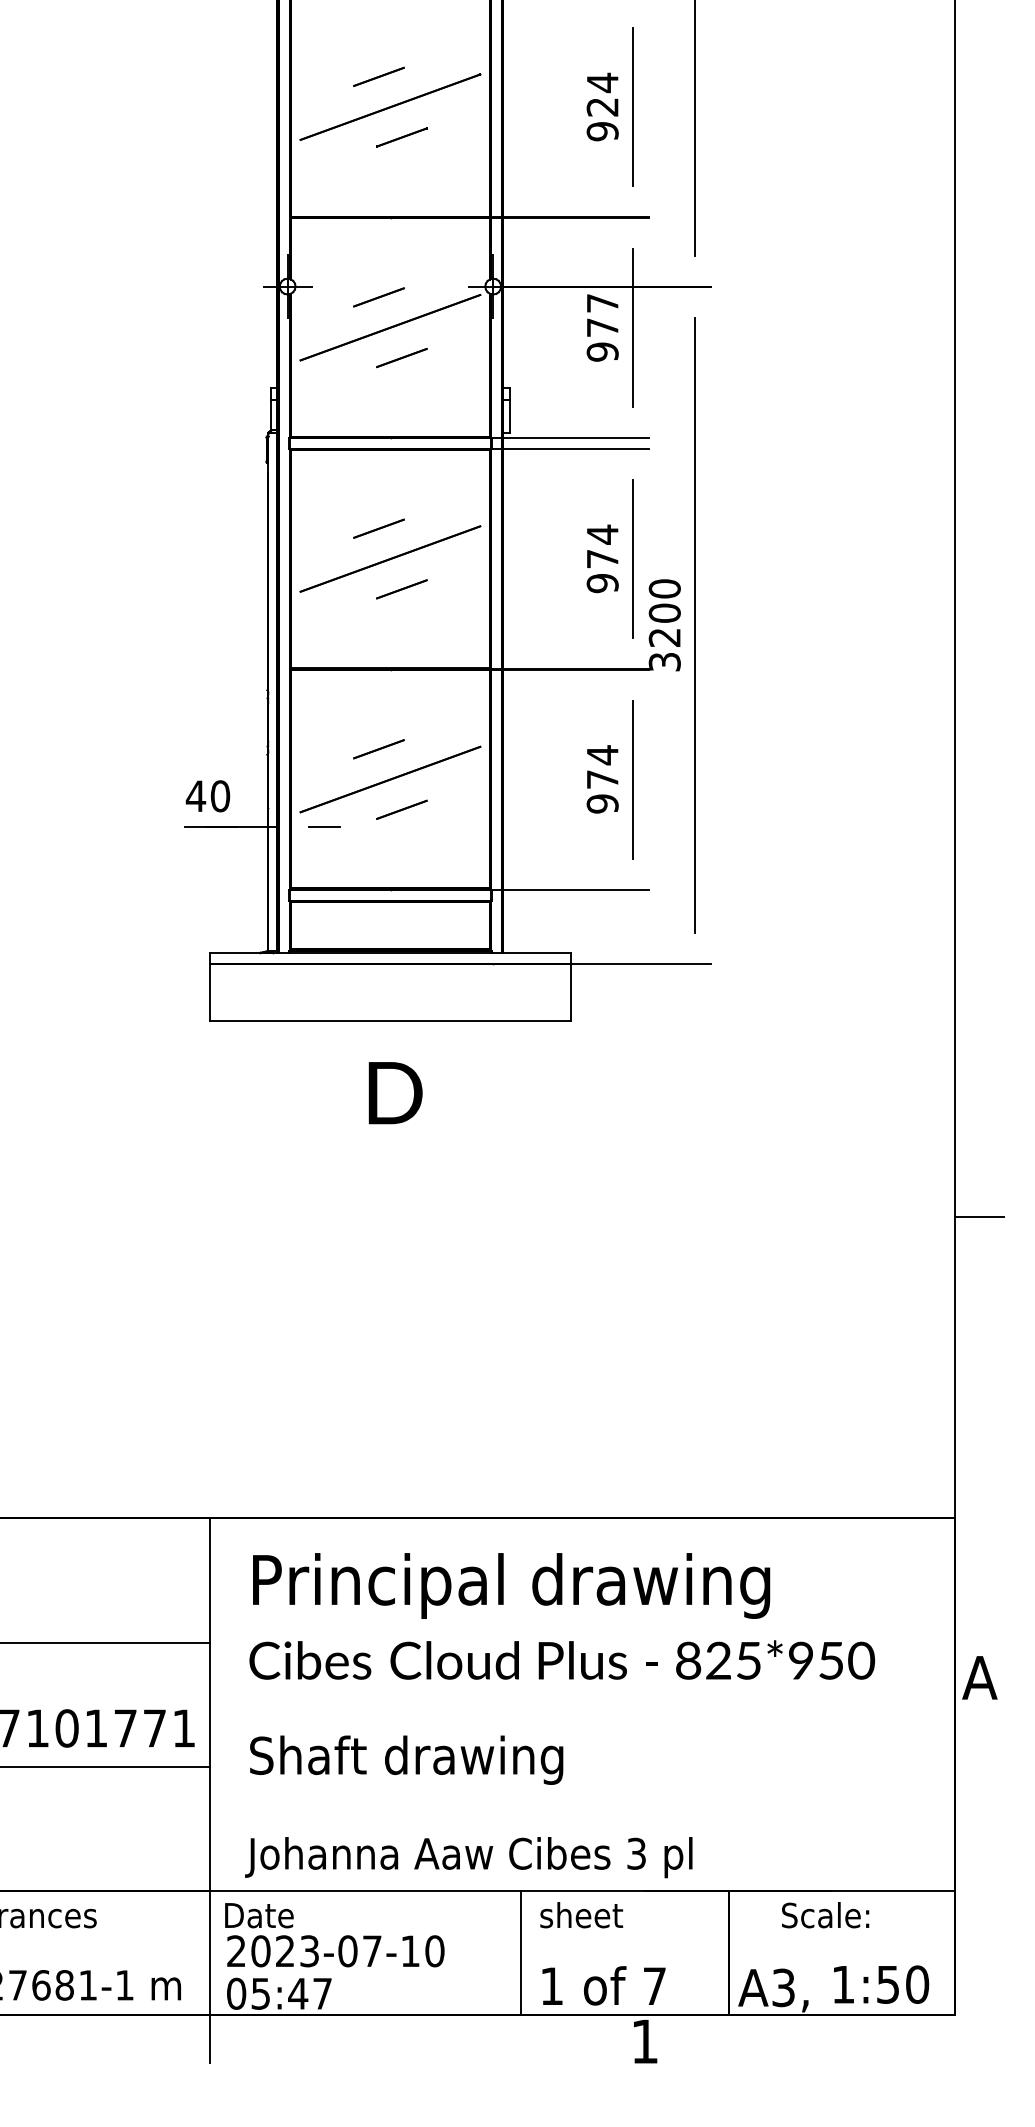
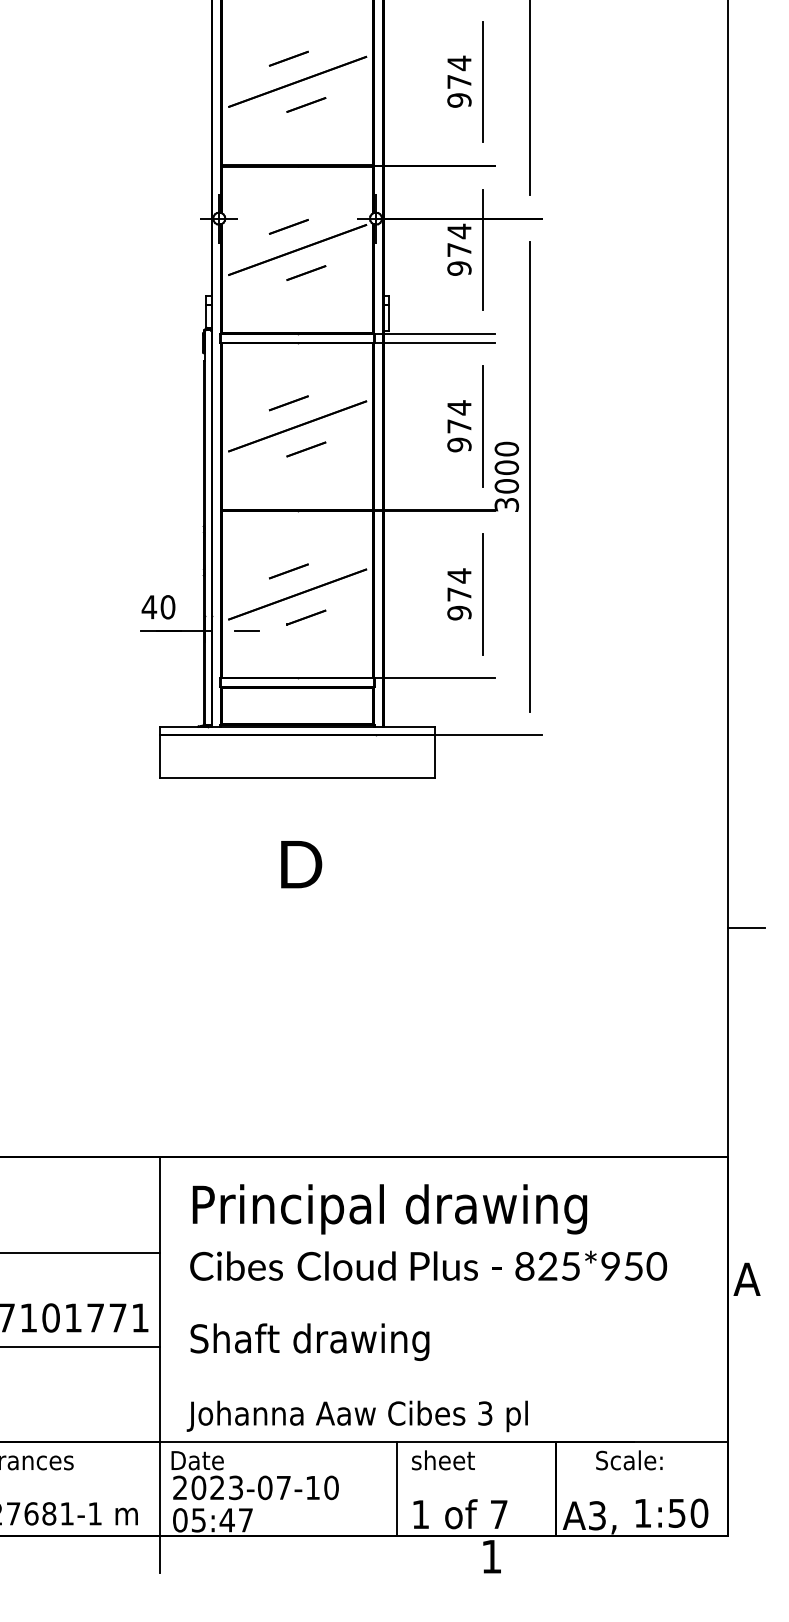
text: (602, 106) -> (459, 81), 924 -> 974
text: (602, 303) -> (459, 231), 977 -> 974
text: (664, 637) -> (506, 486), 3200 -> 3000
text: (395, 1093) -> (301, 864), moved

